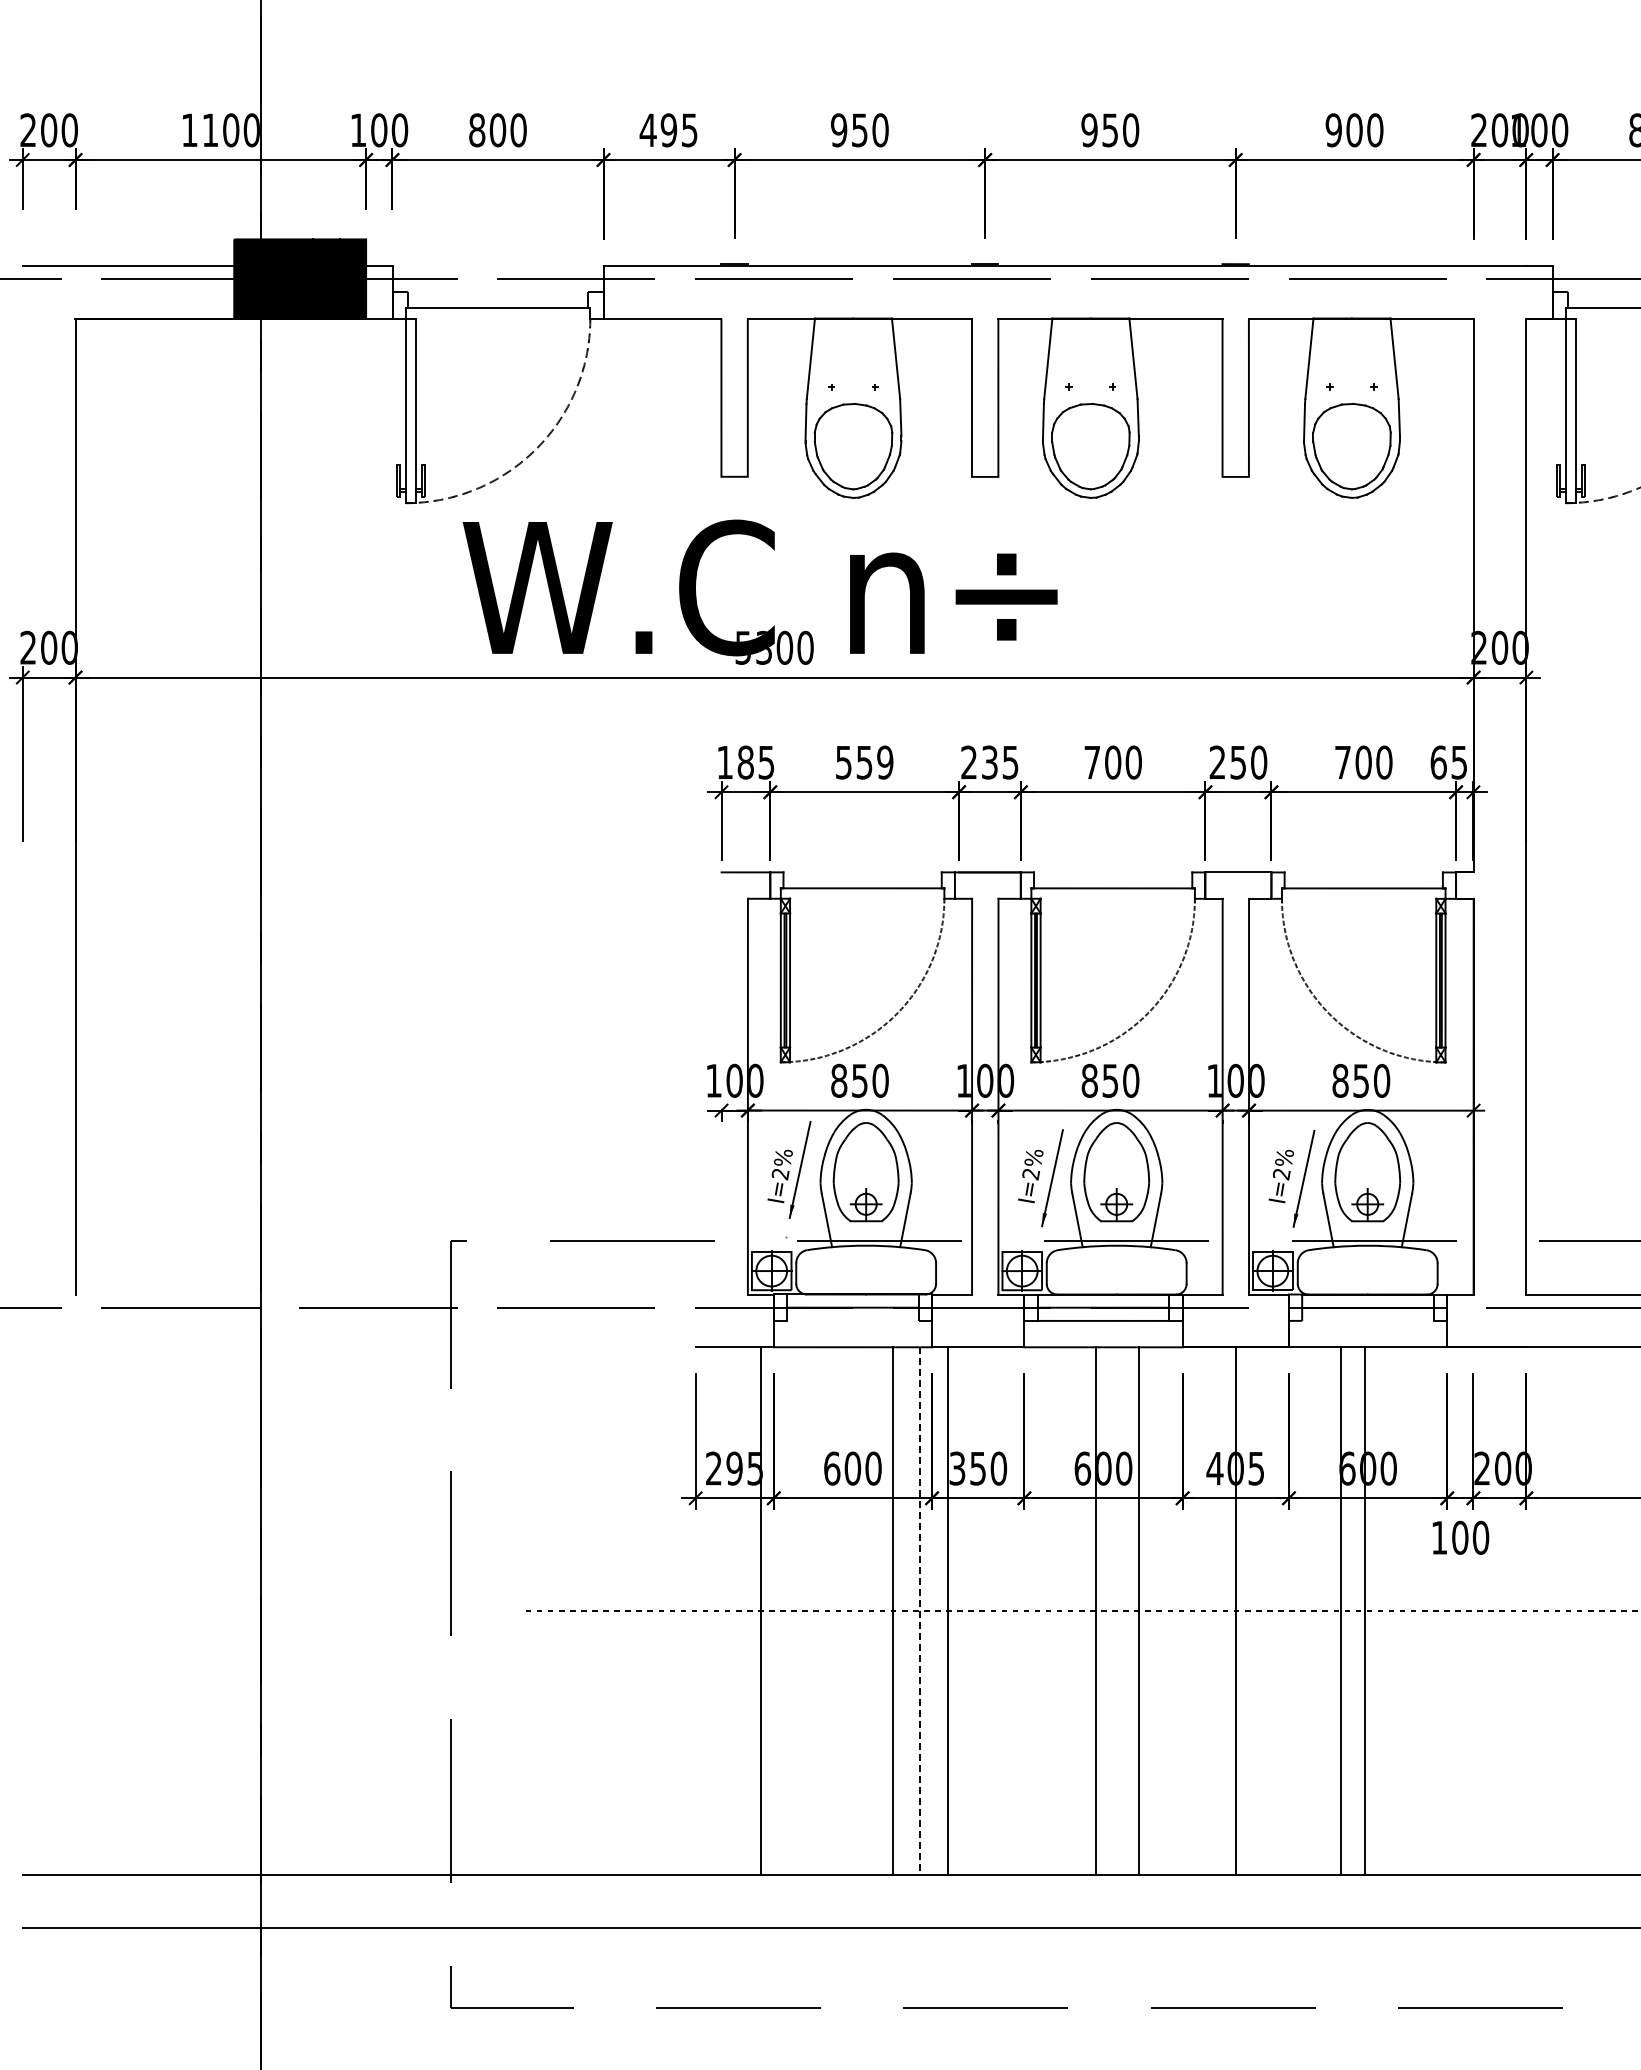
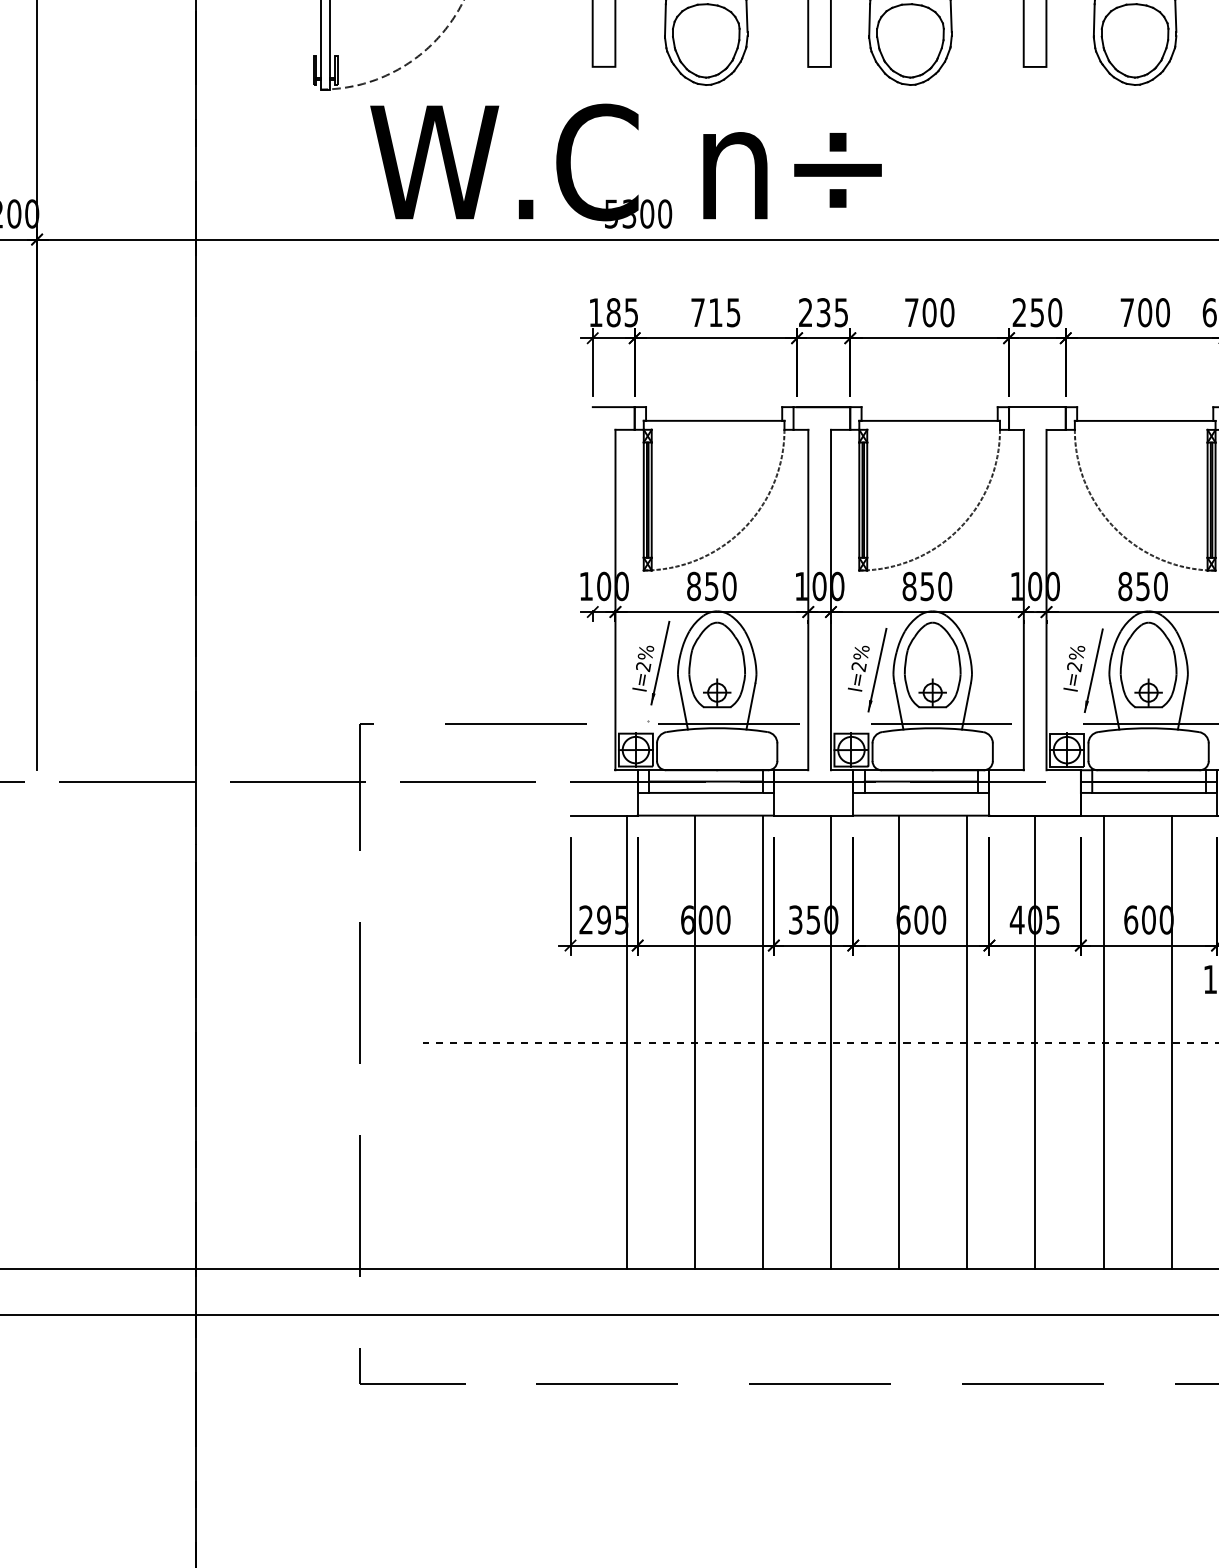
text: (864, 762) -> (715, 312), 559 -> 715
line: (852, 1320) -> (705, 792), added
line: (1368, 1320) -> (1149, 792), added
line: (892, 1610) -> (695, 1042), moved
line: (947, 1610) -> (831, 1042), moved
line: (1096, 1610) -> (967, 1042), moved
line: (1138, 1610) -> (898, 1042), moved
line: (1341, 1610) -> (1171, 1042), moved
line: (1365, 1610) -> (1103, 1042), moved
line: (919, 1611) -> (763, 1042), dashed -> solid

